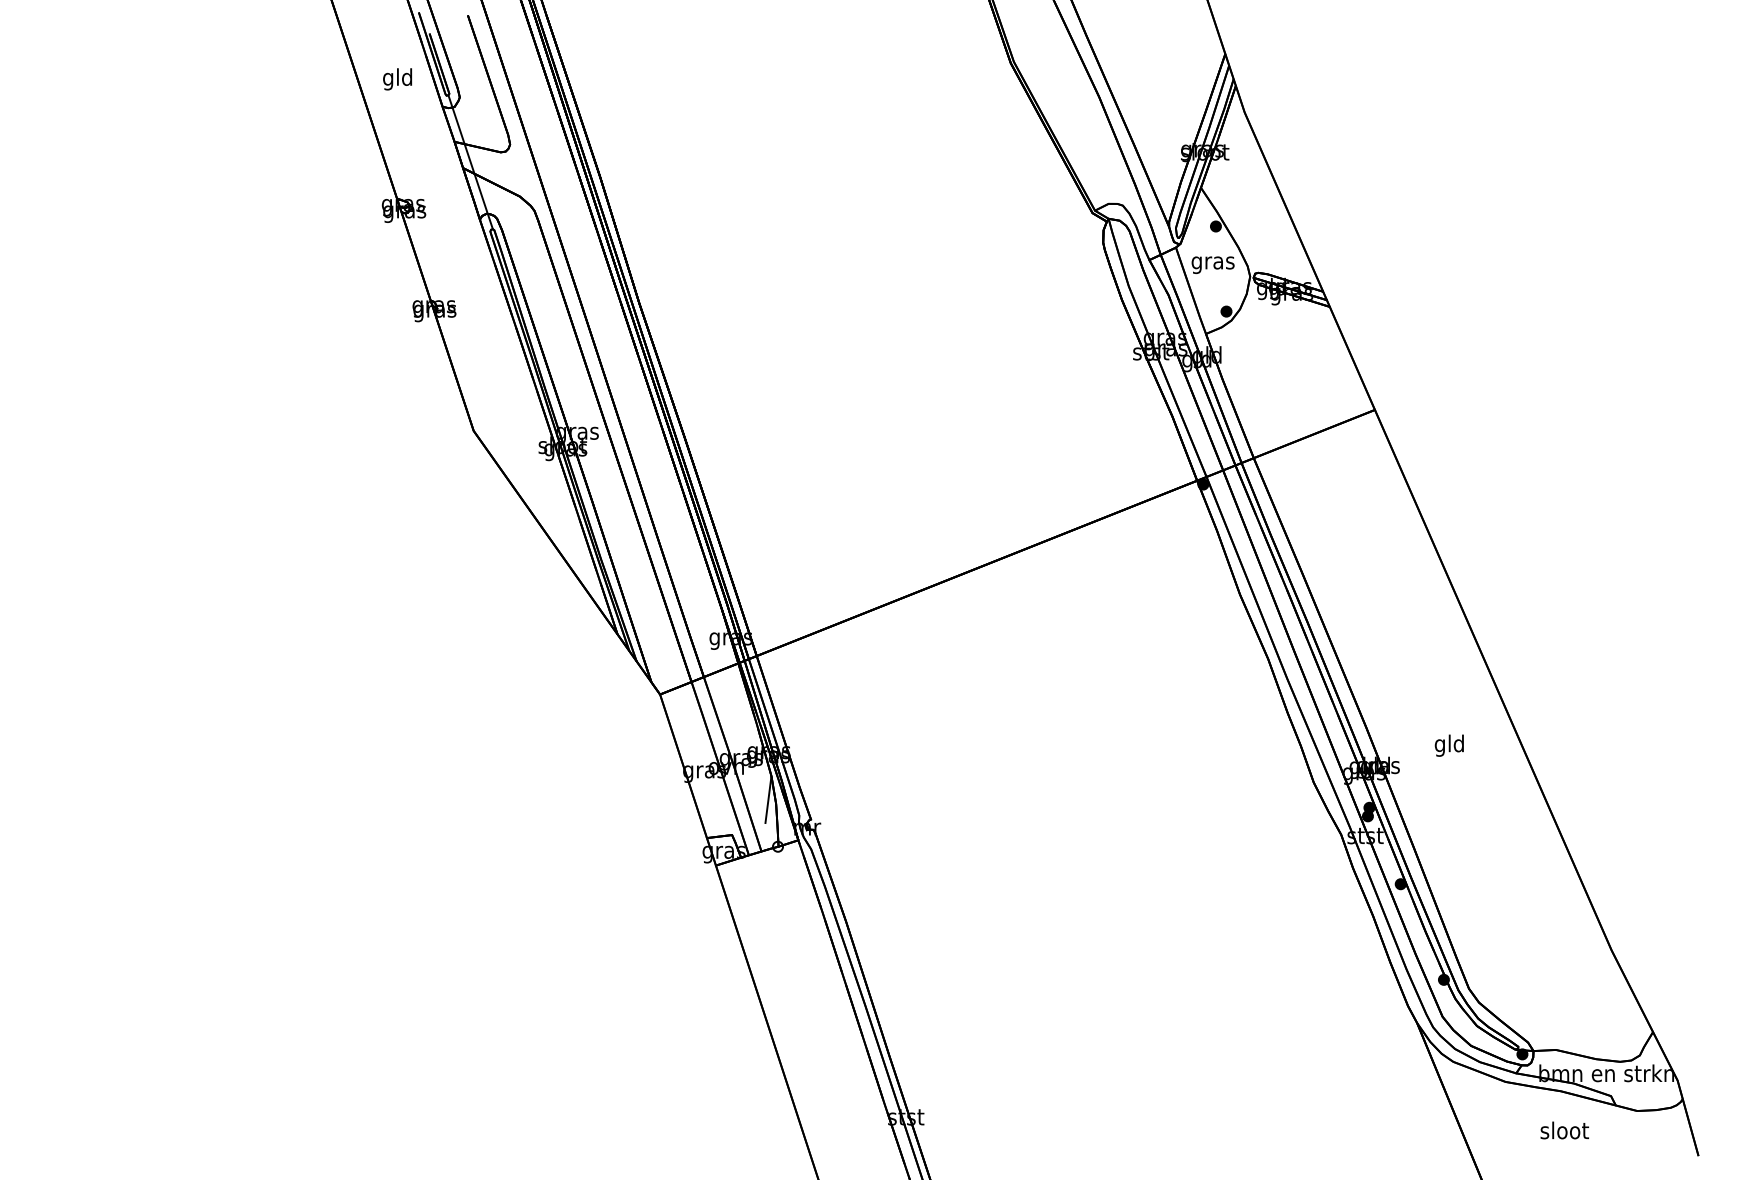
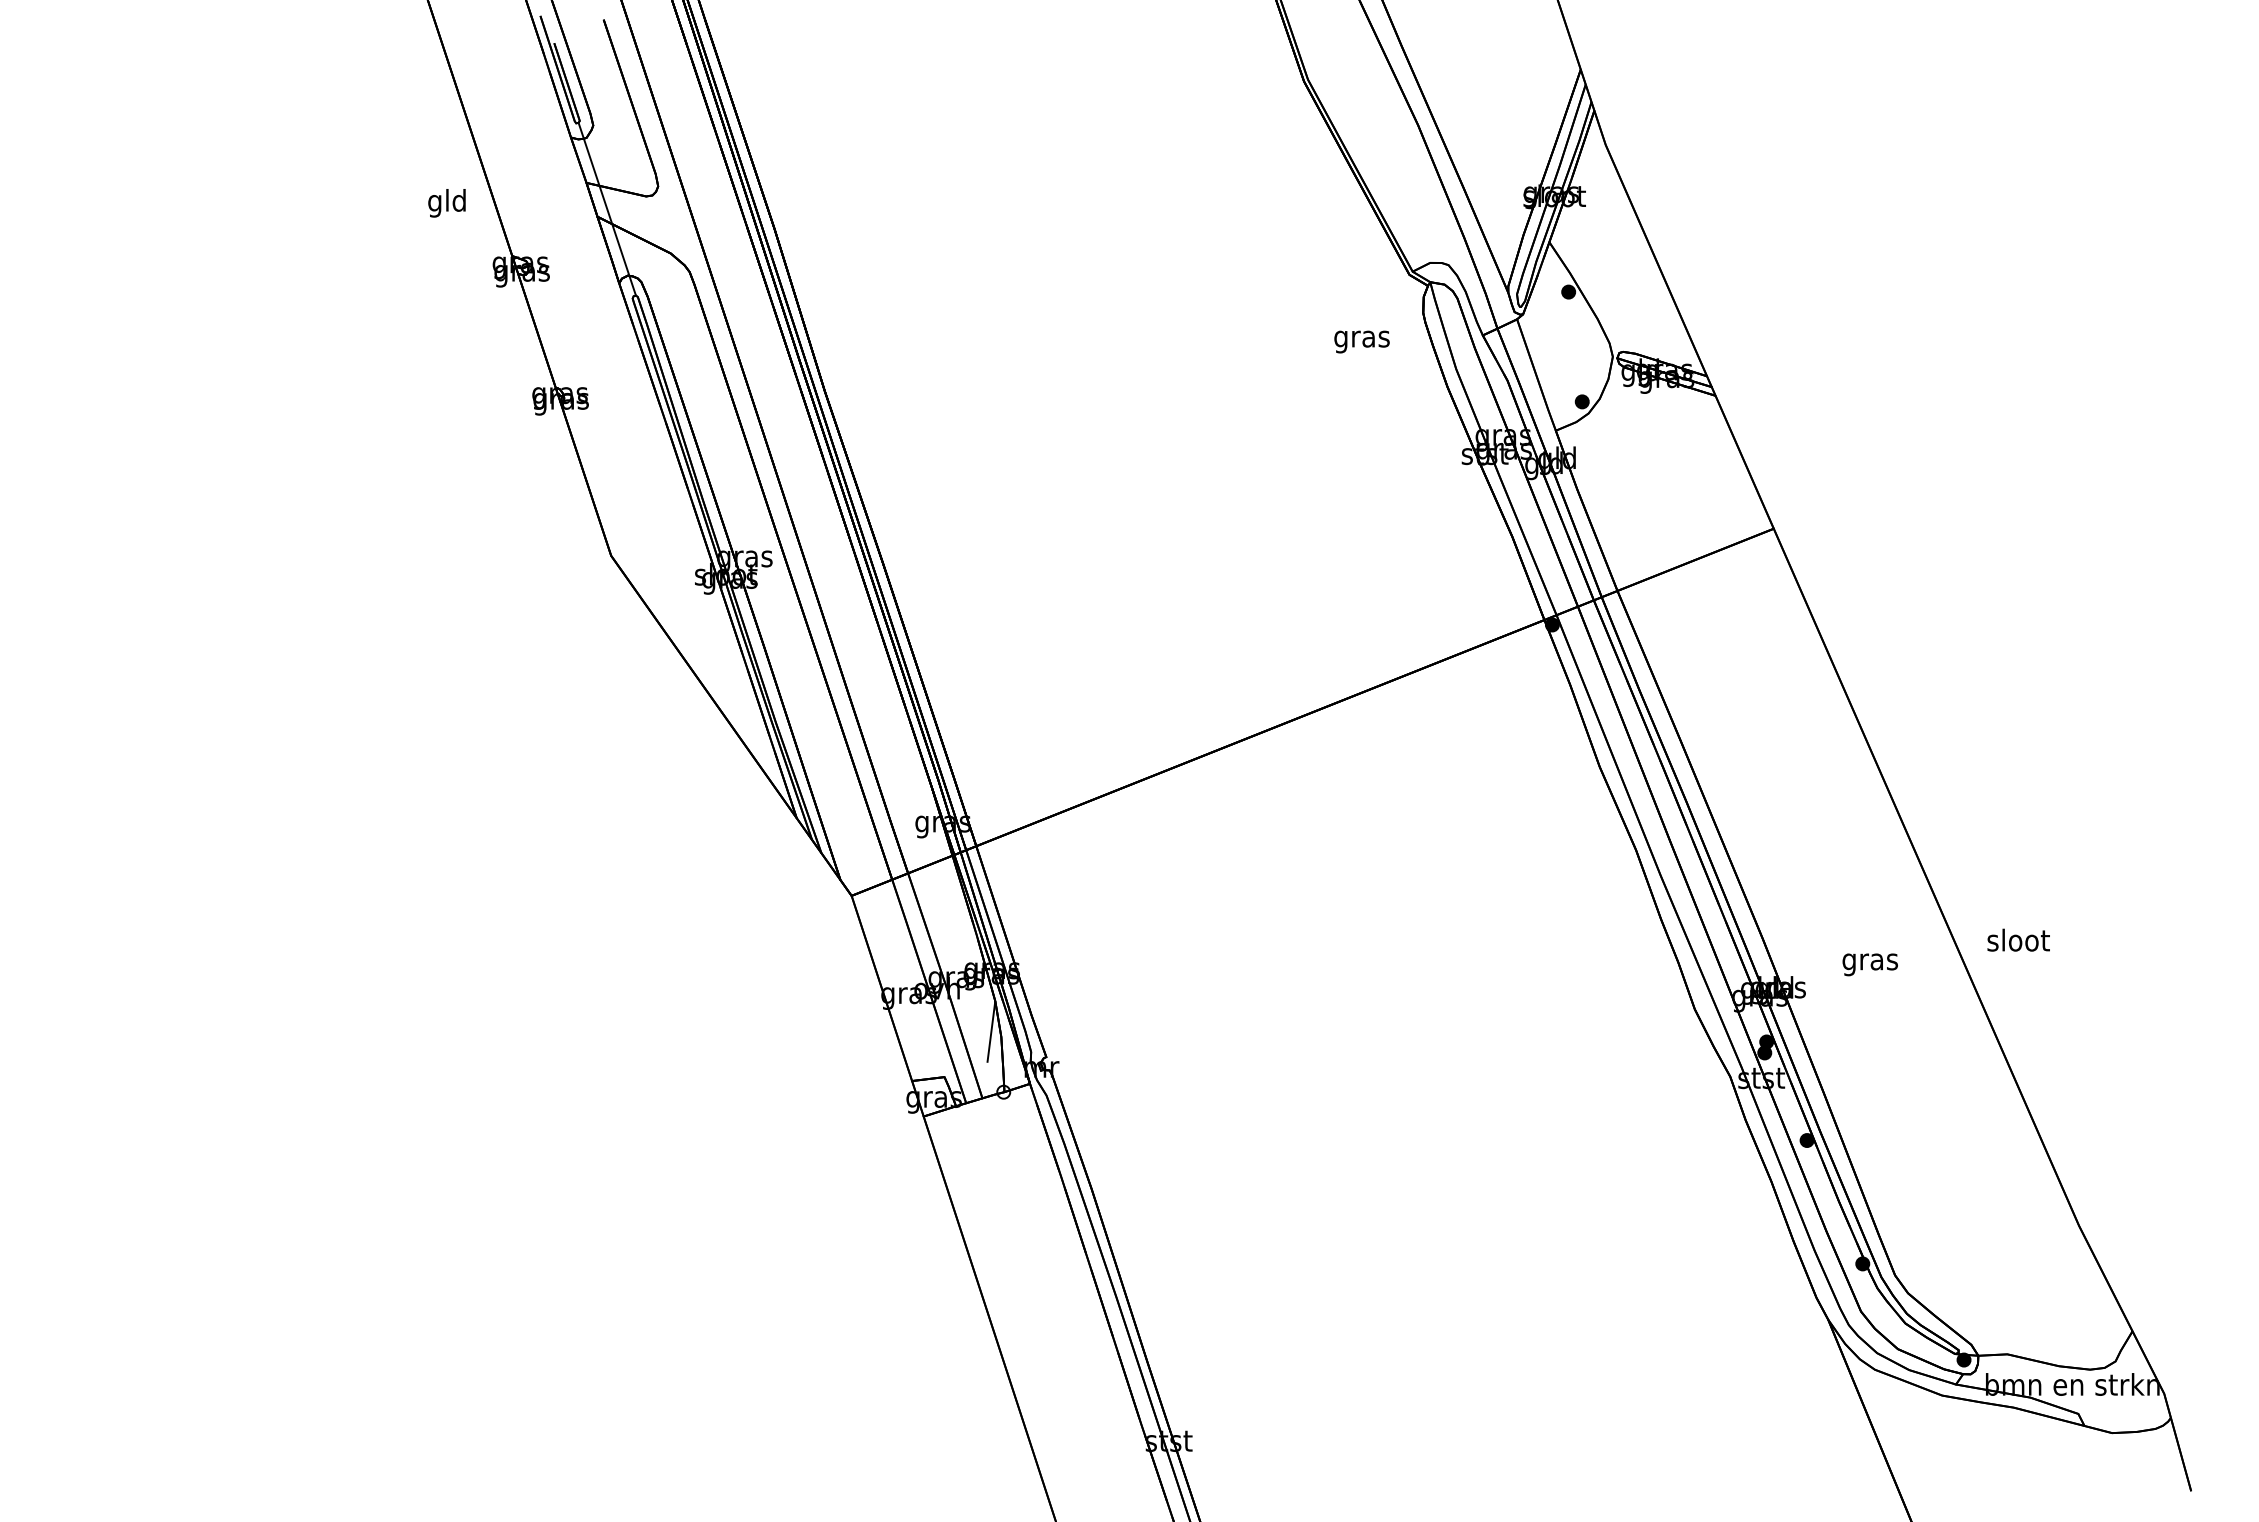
text: (397, 79) -> (446, 203), moved
text: (1212, 264) -> (1361, 341), moved
text: (1449, 745) -> (1870, 961), gld -> gras
text: (1564, 1129) -> (2018, 939), moved

